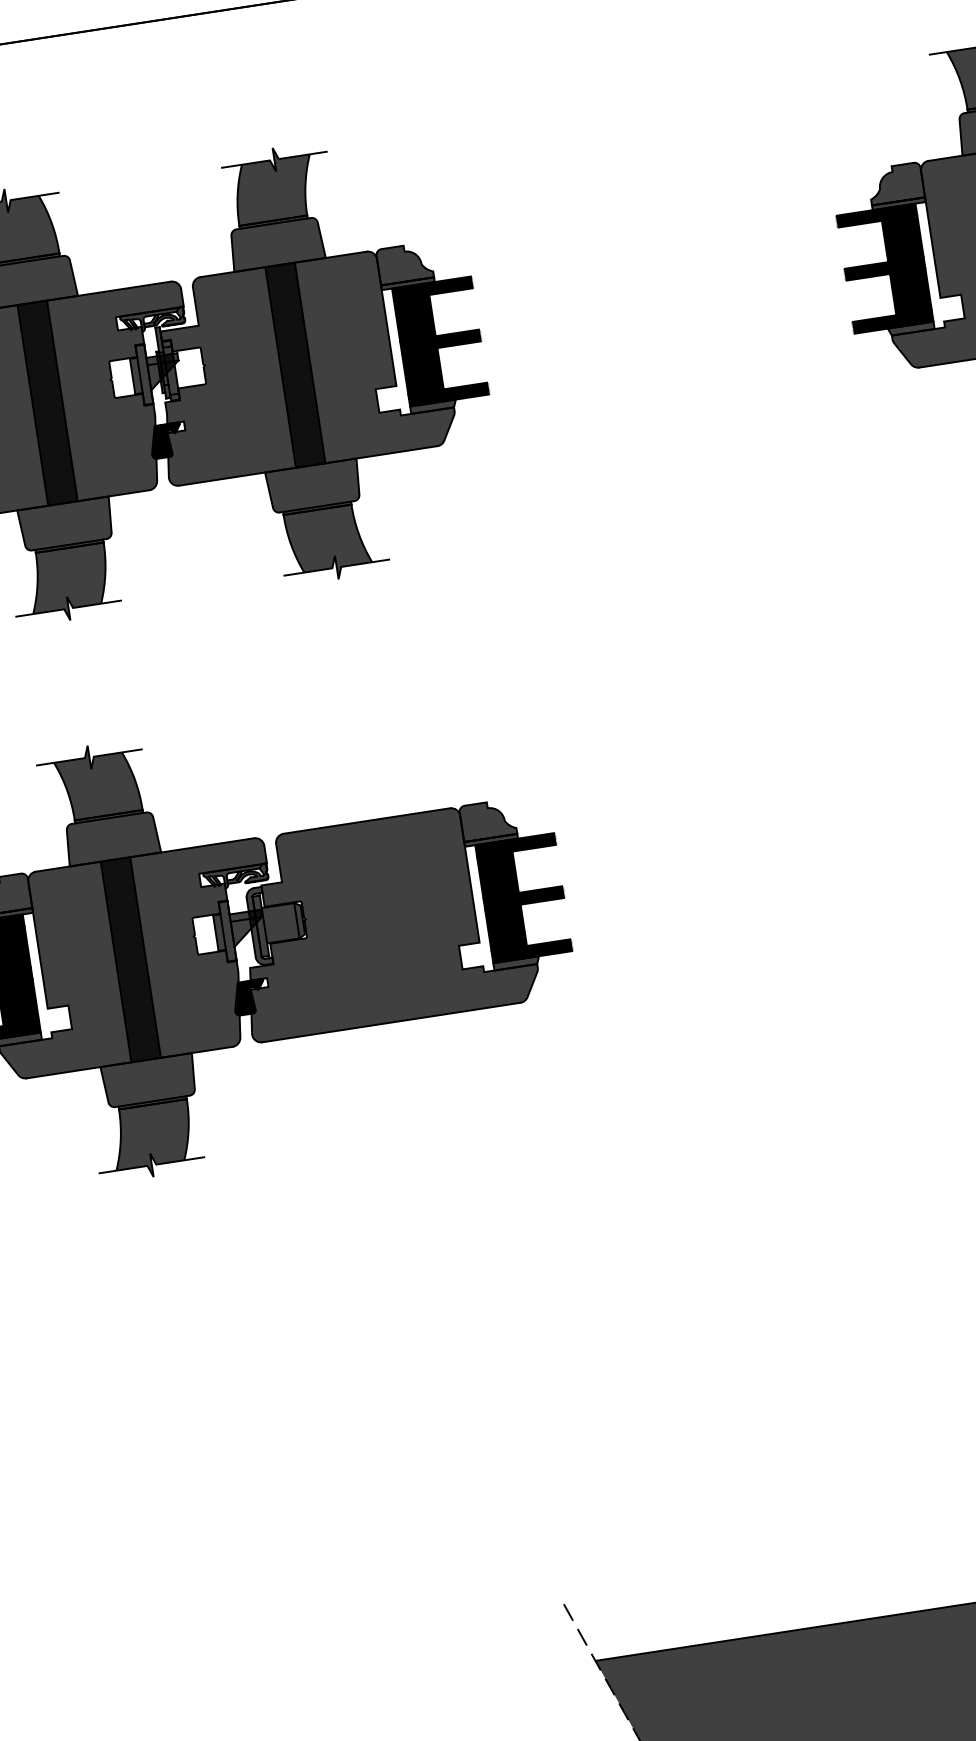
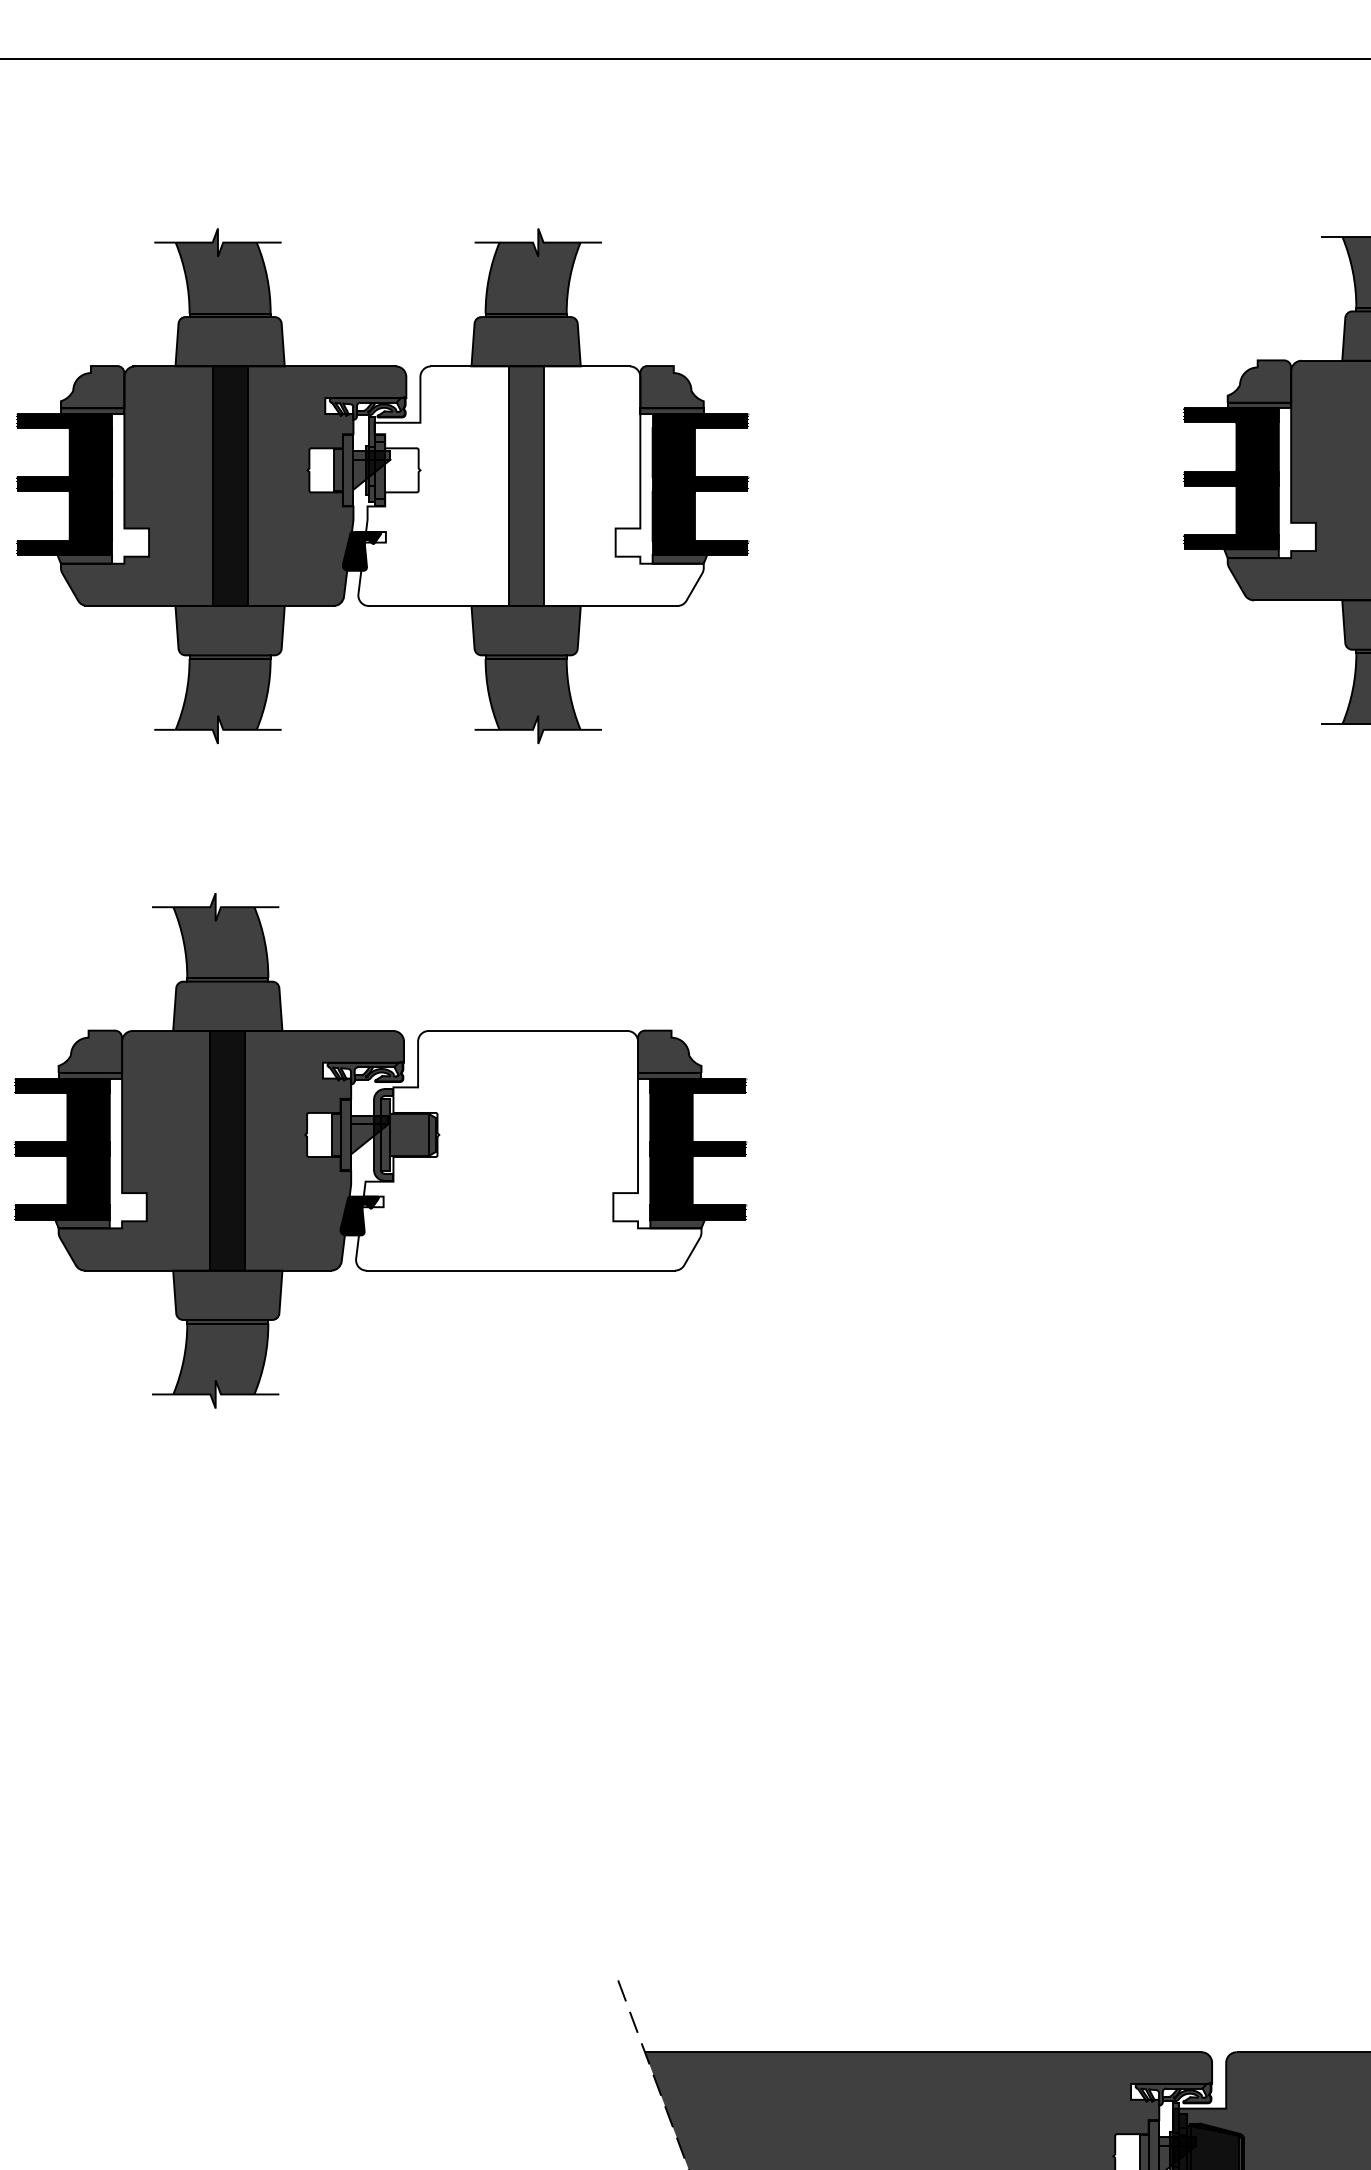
fill: (299, 364) -> (530, 486), removed
fill: (382, 921) -> (528, 1150), removed

